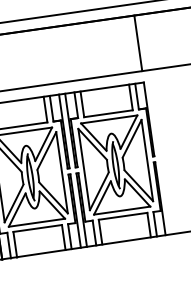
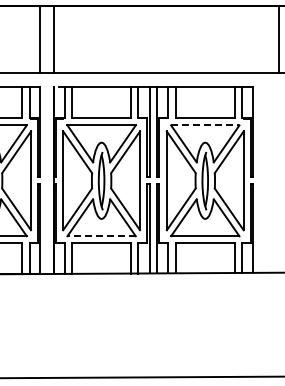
line: (138, 43) -> (278, 39), moved
line: (109, 119) -> (205, 125), solid -> dashed
line: (36, 222) -> (101, 236), solid -> dashed

